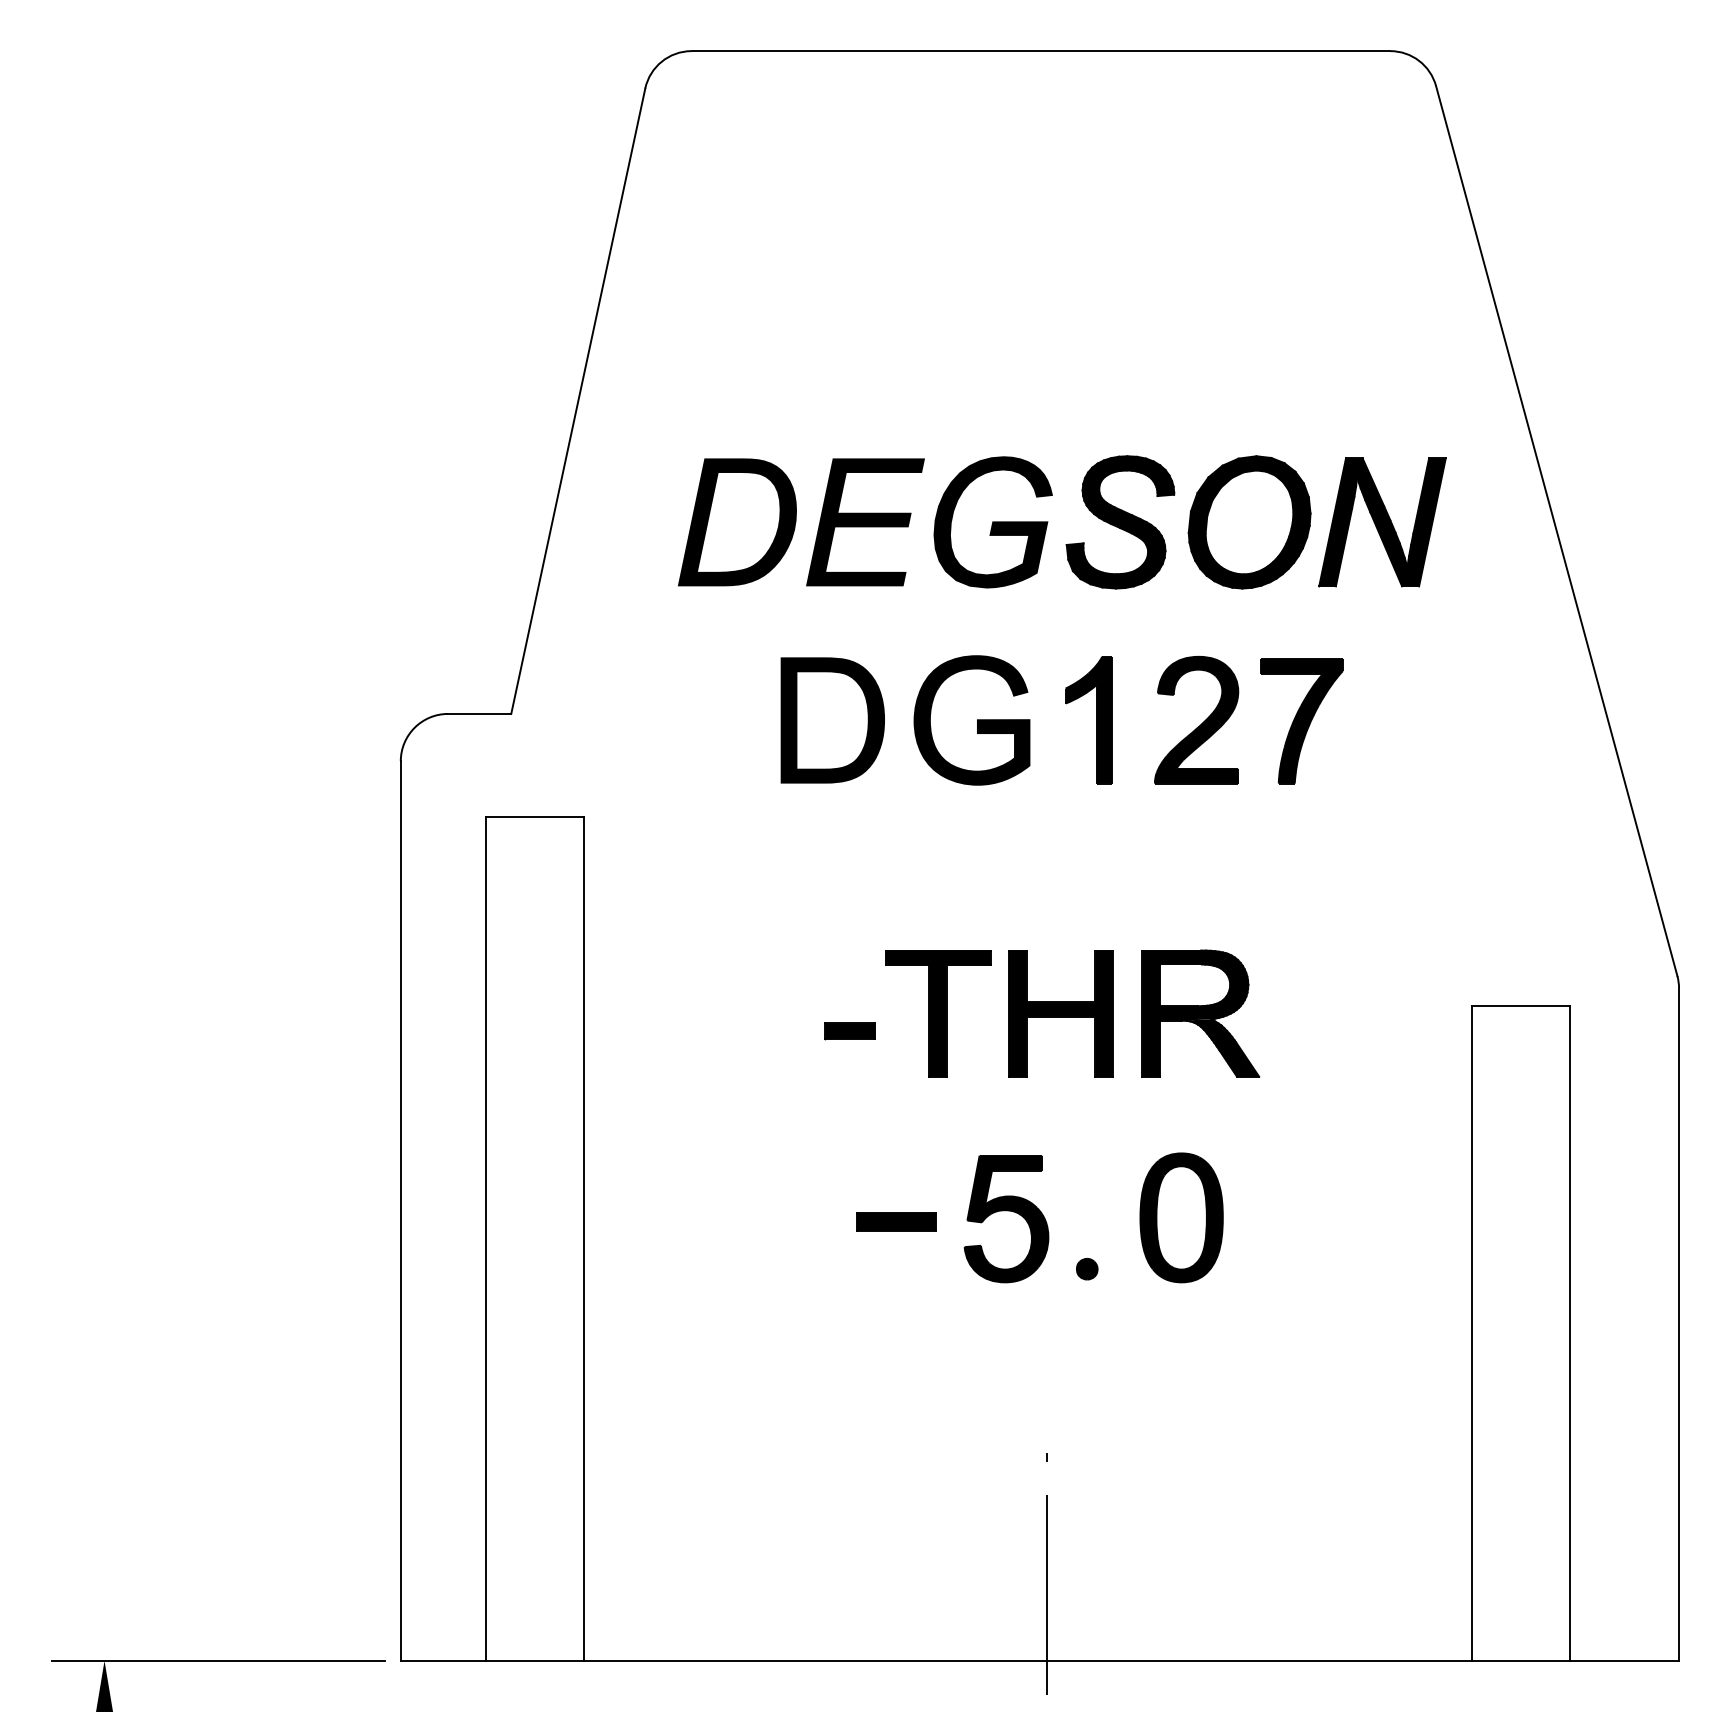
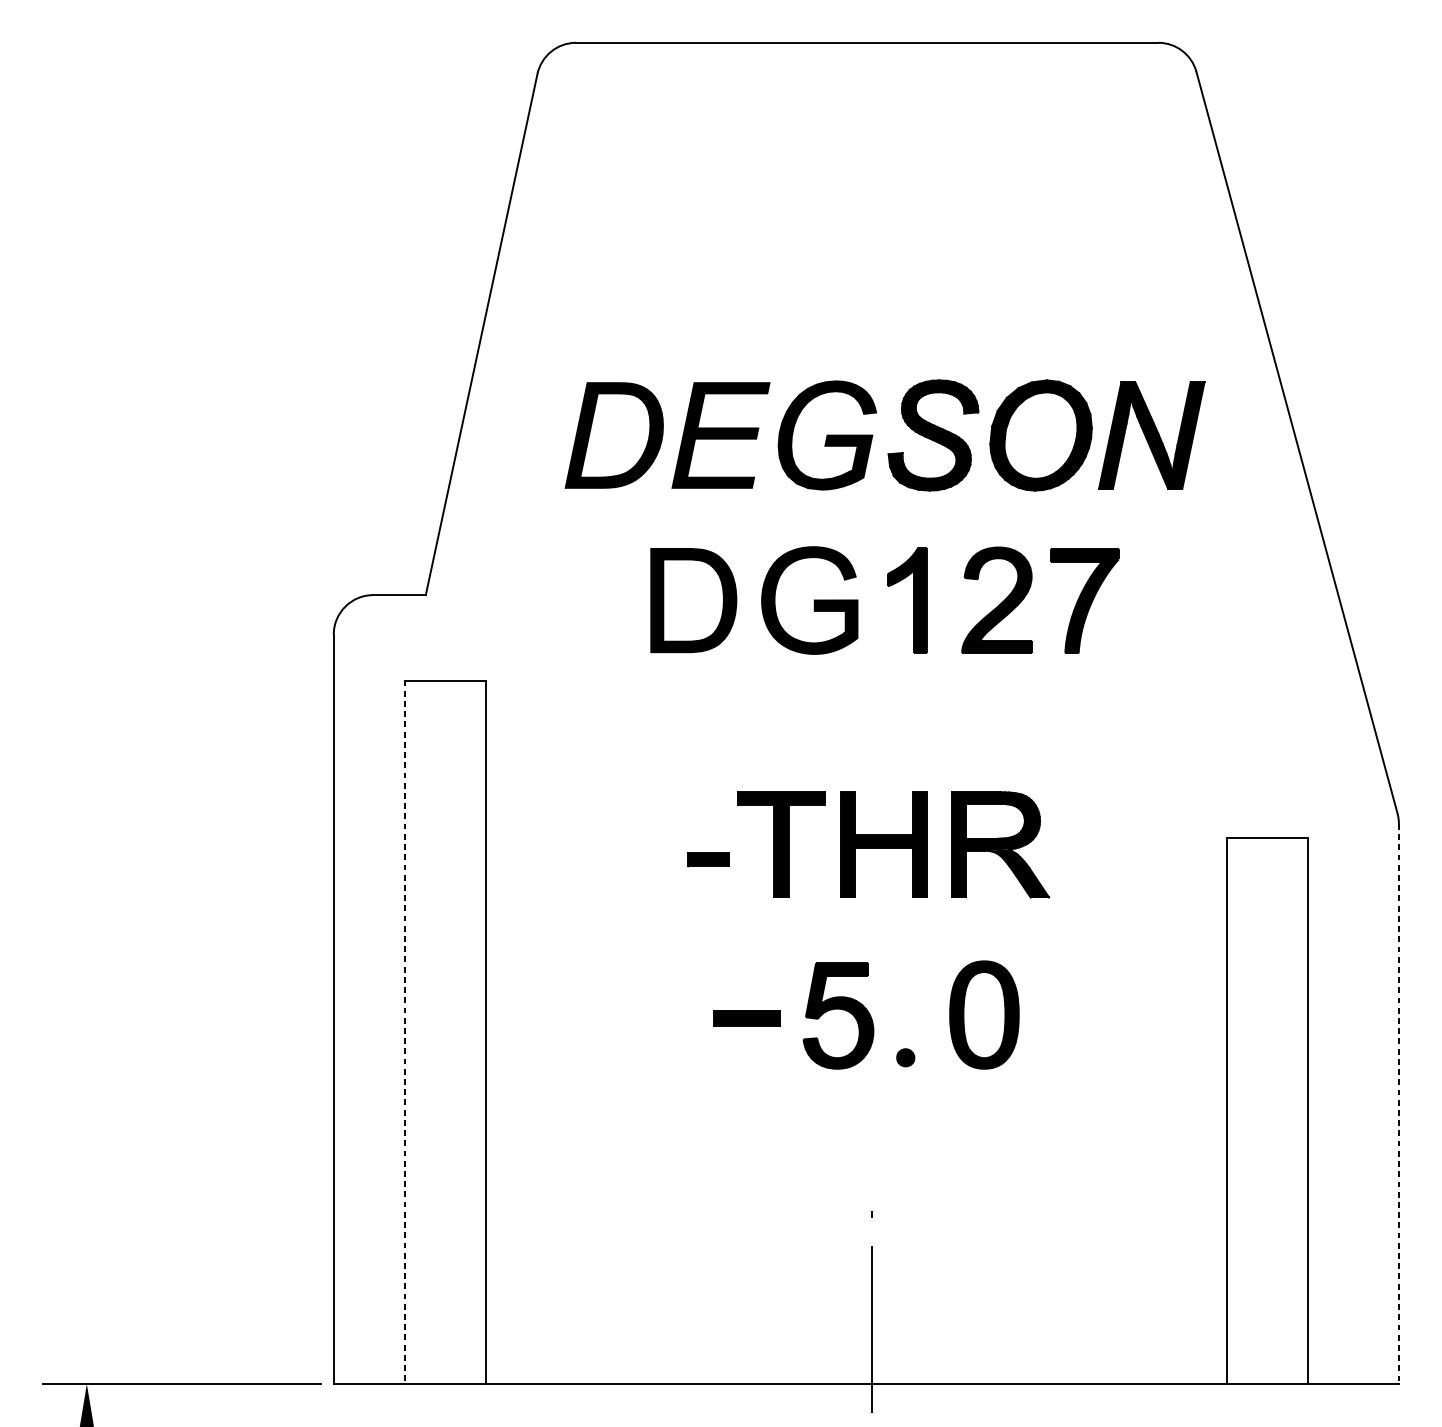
line: (486, 1239) -> (405, 1033), solid -> dashed
line: (1679, 1325) -> (1399, 1104), solid -> dashed

